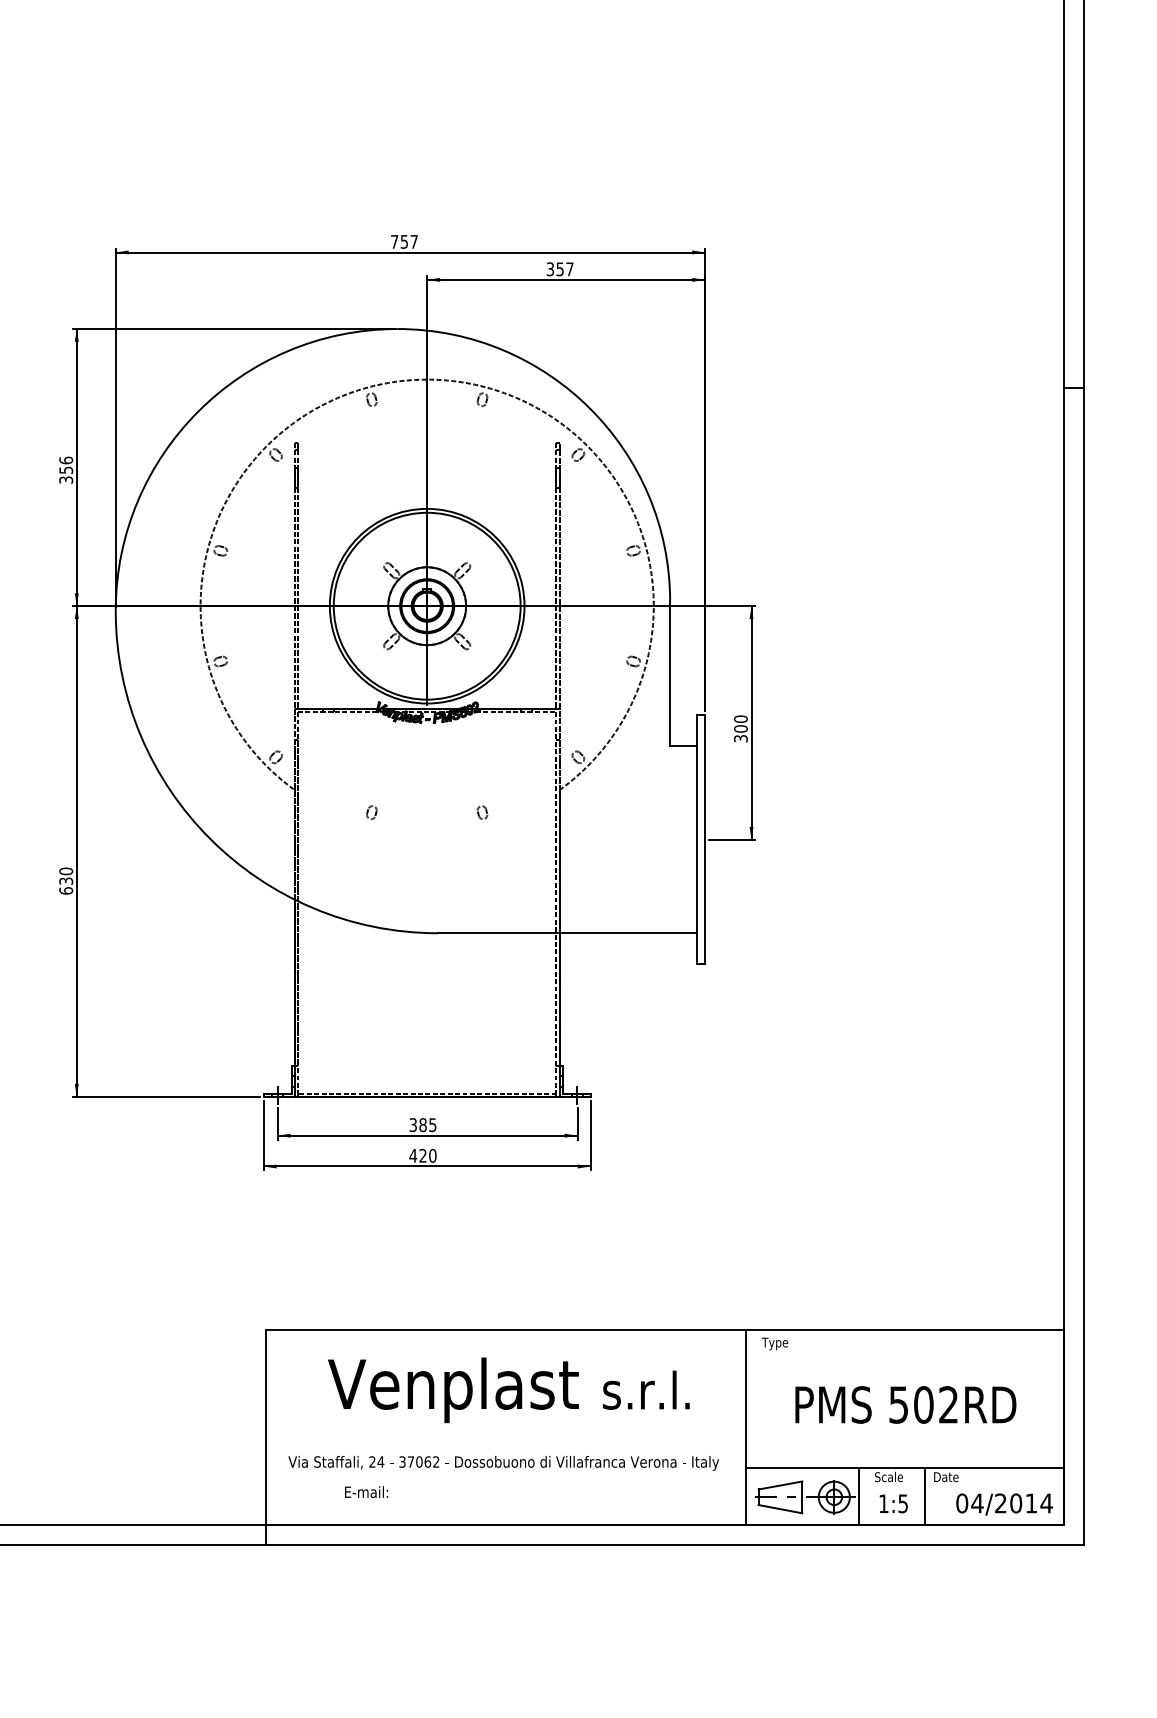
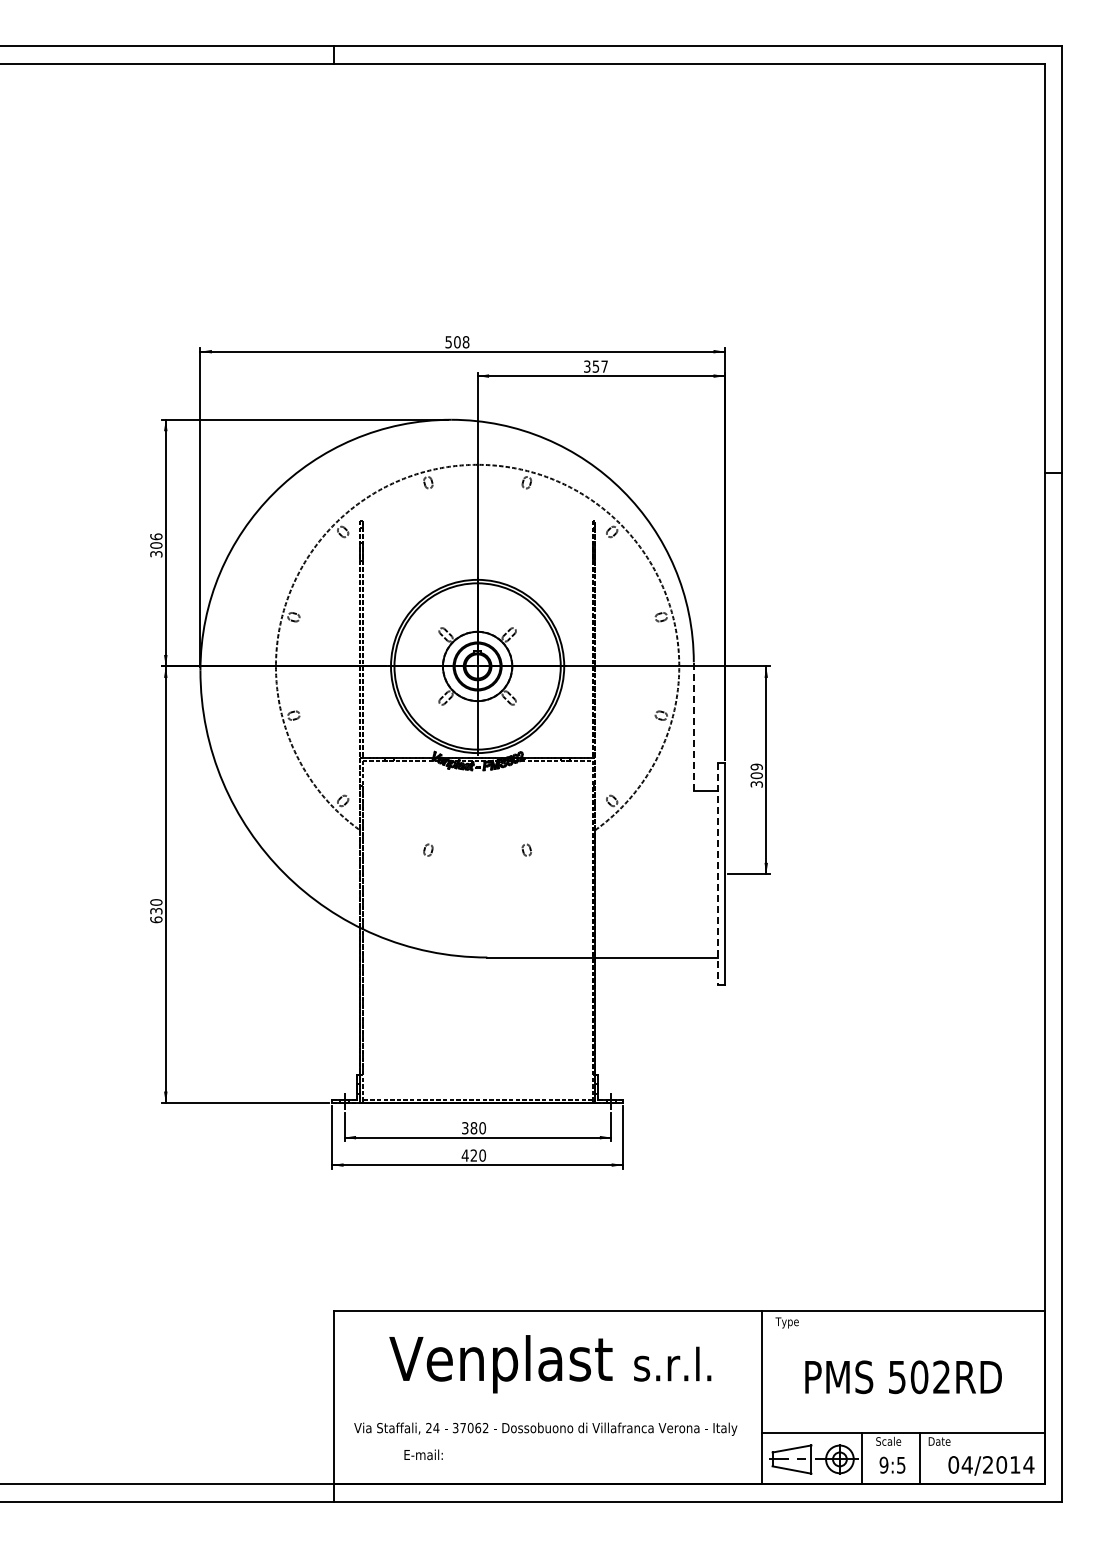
text: (404, 242) -> (457, 342), 757 -> 508
text: (66, 470) -> (156, 545), 356 -> 306
line: (669, 673) -> (693, 726), solid -> dashed
text: (740, 718) -> (756, 766), 300 -> 309
line: (697, 839) -> (718, 874), solid -> dashed
text: (432, 1125) -> (482, 1128), 385 -> 380
text: (883, 1502) -> (883, 1464), 1:5 -> 9:5

